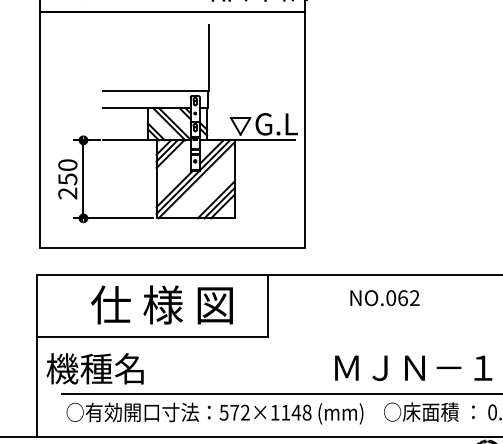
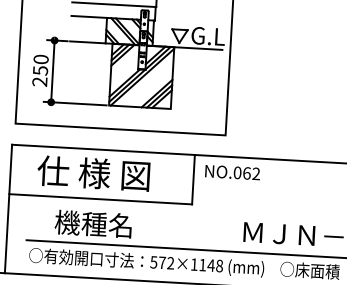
text: (384, 298) -> (232, 172), moved
text: (161, 304) -> (93, 173), moved
text: (94, 368) -> (92, 223), moved

